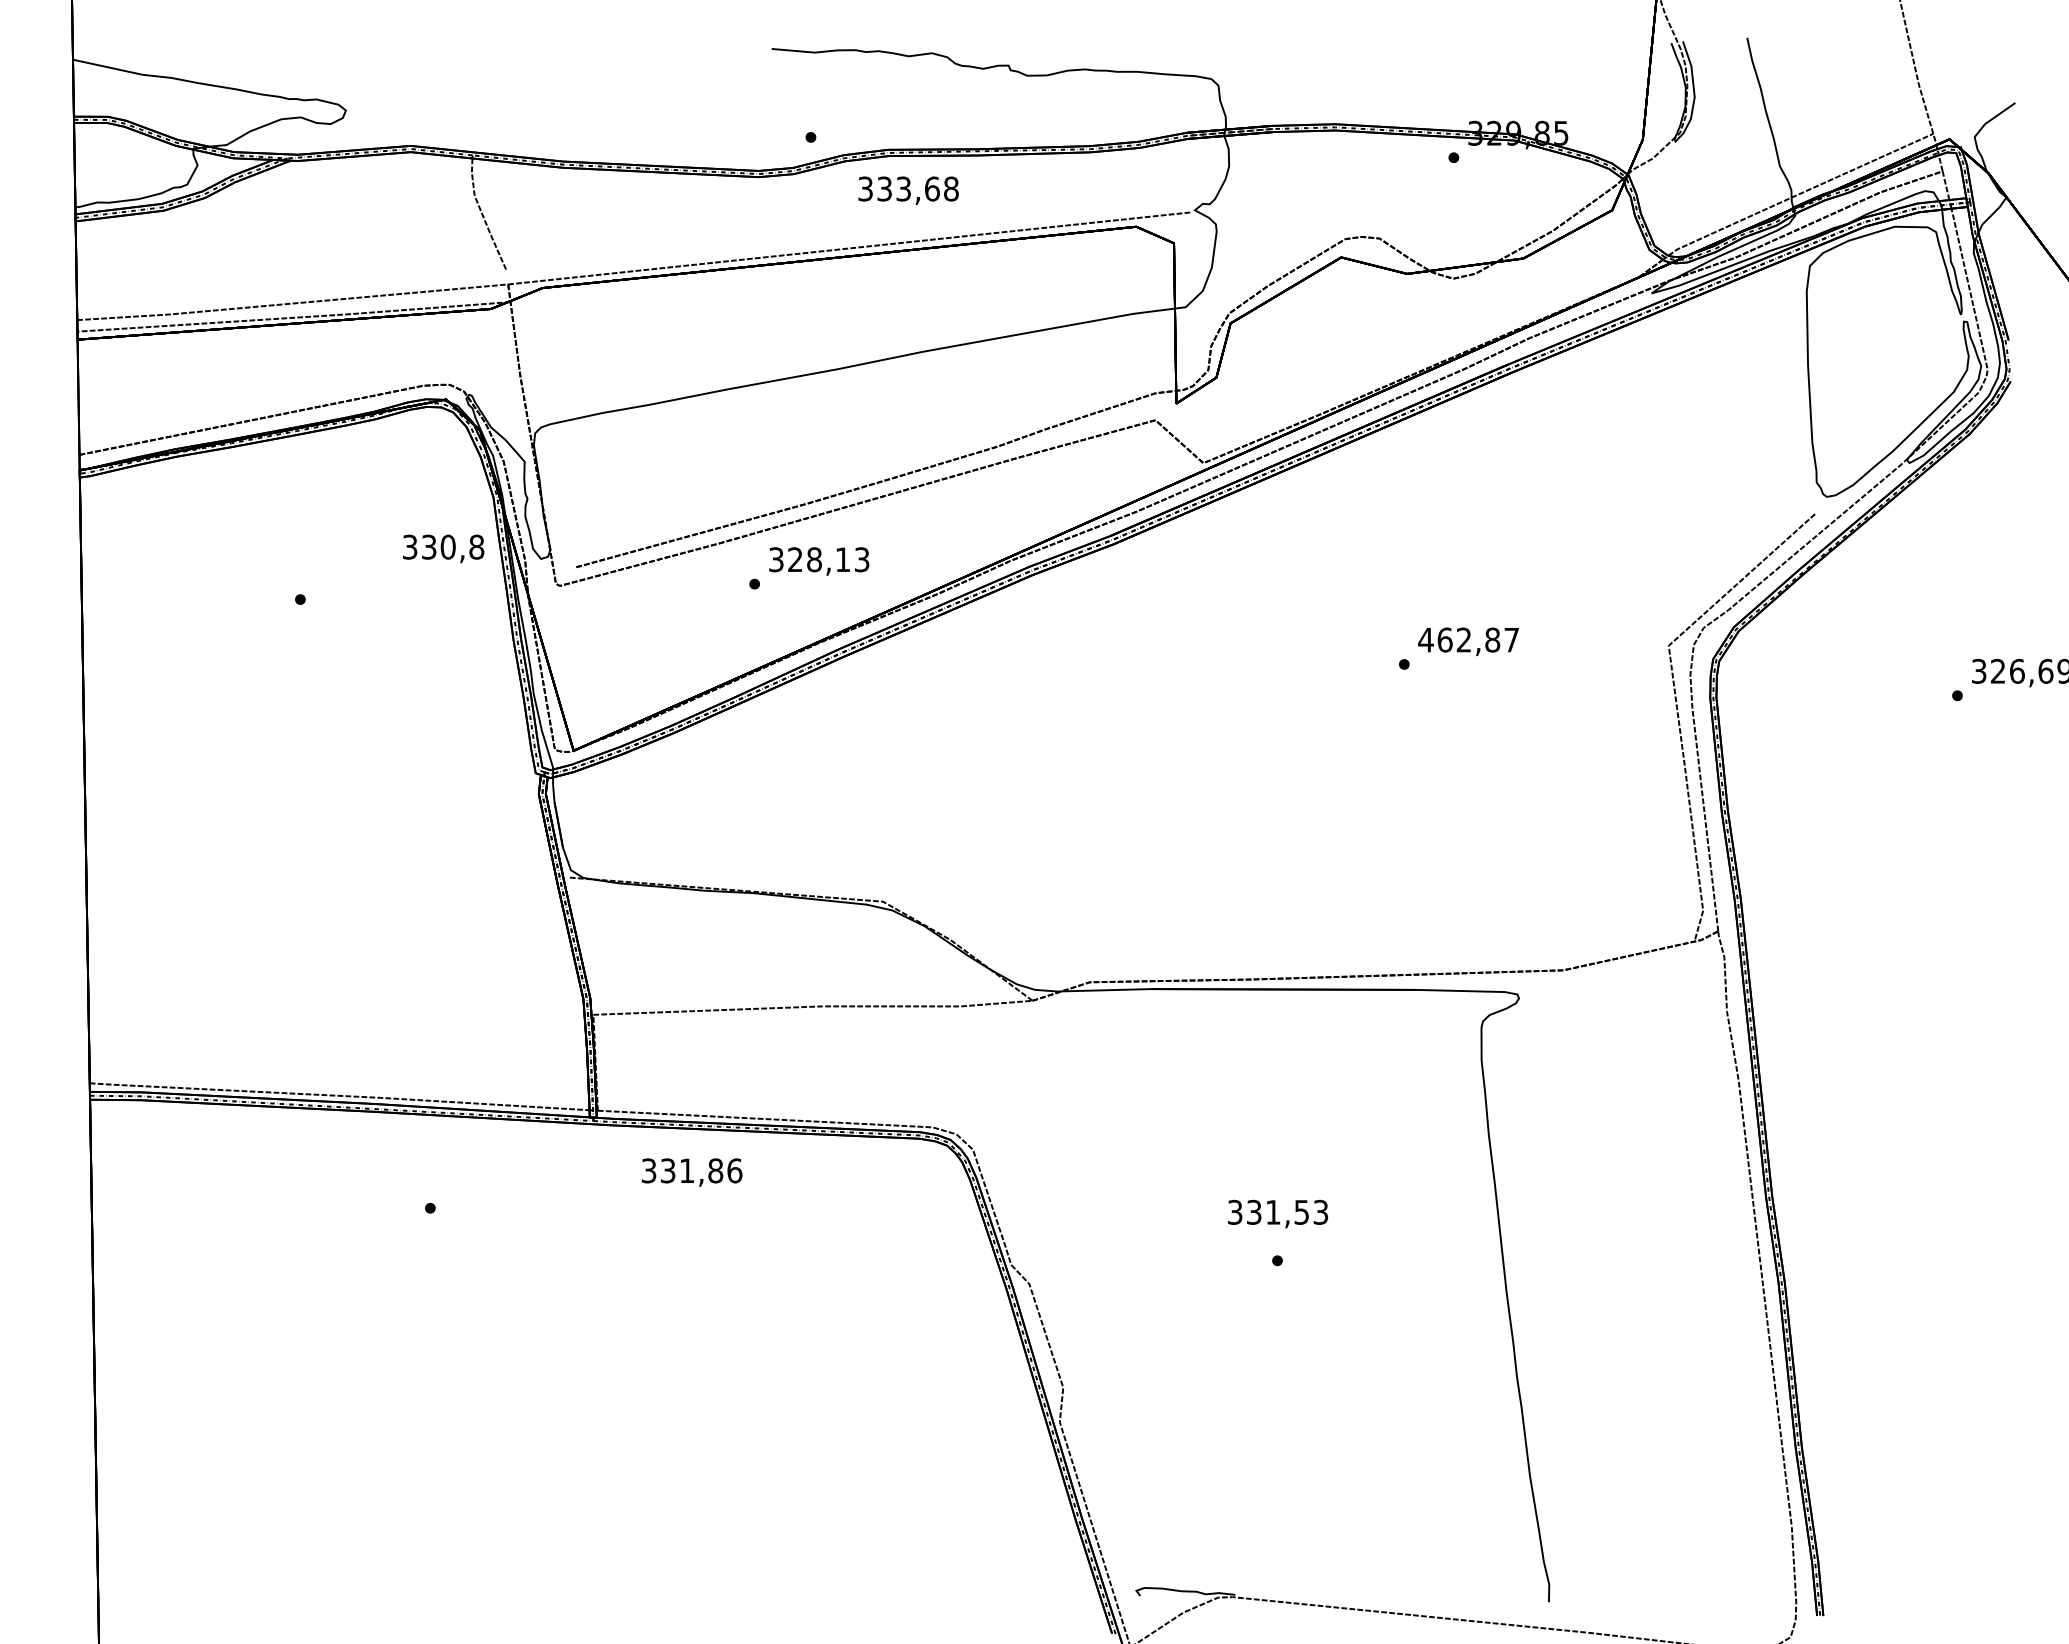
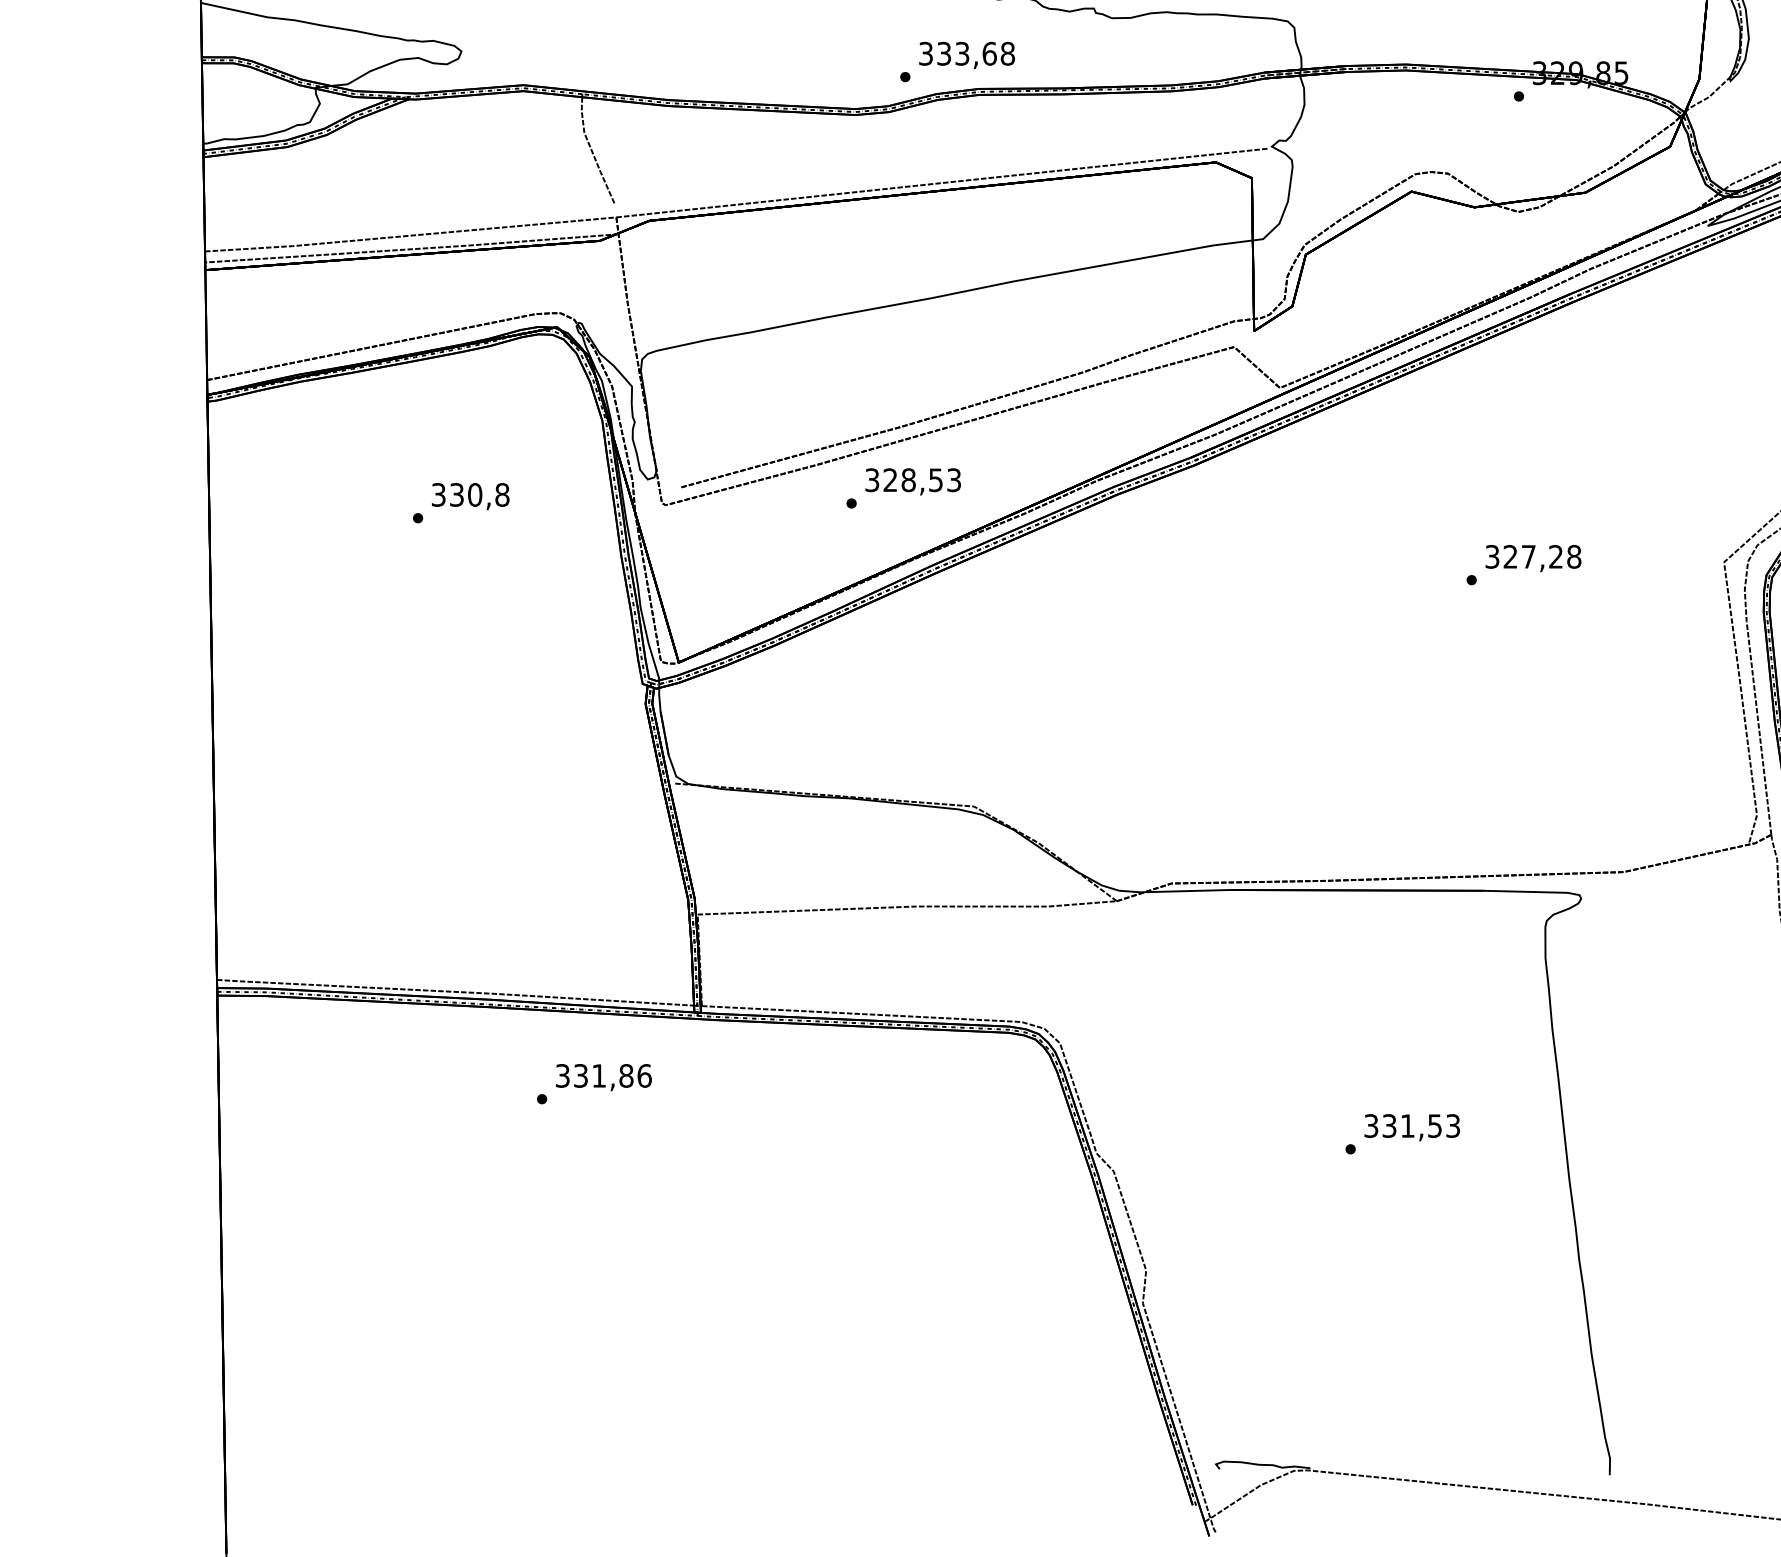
text: (908, 190) -> (966, 55), moved
text: (443, 548) -> (470, 496), moved
text: (842, 559) -> (935, 479), 328,13 -> 328,53
text: (1468, 639) -> (1532, 556), 462,87 -> 327,28
text: (692, 1172) -> (604, 1077), moved
text: (1278, 1213) -> (1412, 1127), moved

